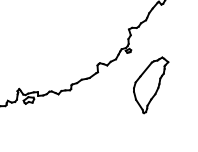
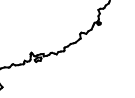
part: (150, 85) -> (114, 44), removed

